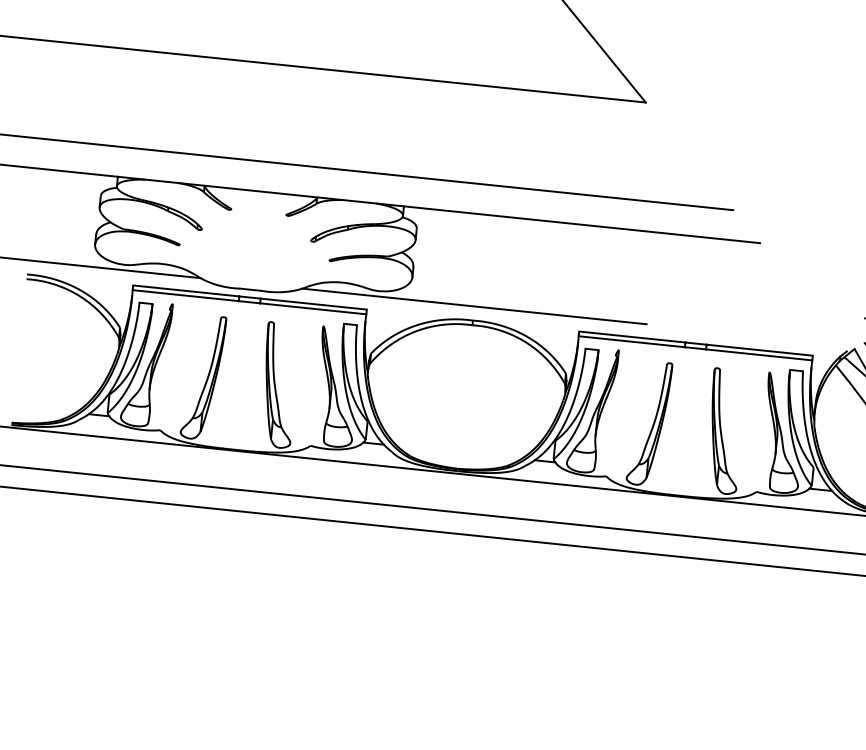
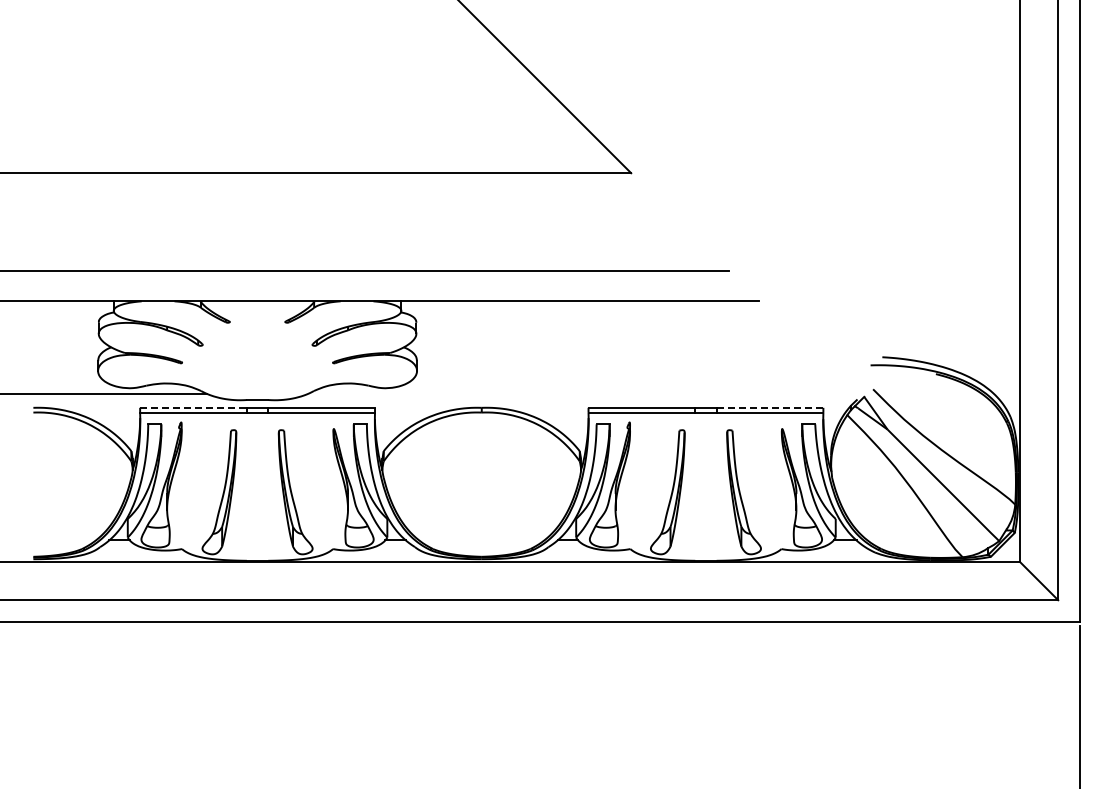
line: (187, 290) -> (194, 407), solid -> dashed
line: (474, 306) -> (481, 393), removed
line: (760, 349) -> (770, 407), solid -> dashed

